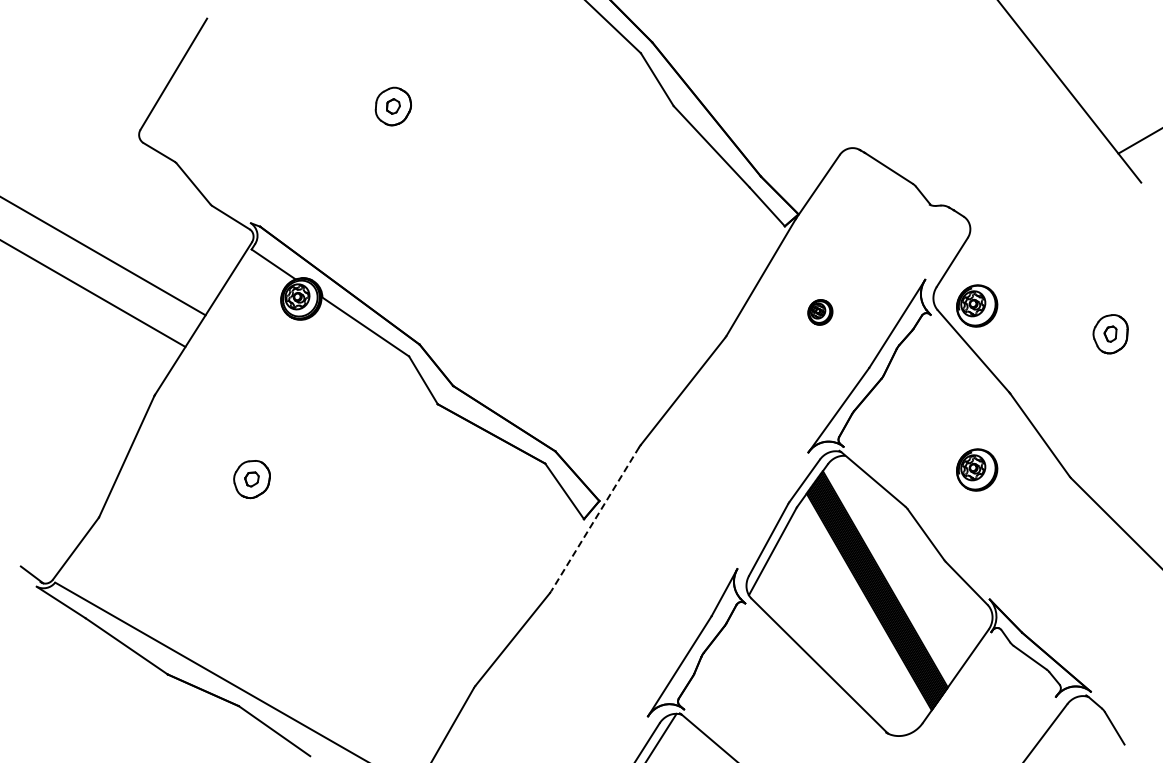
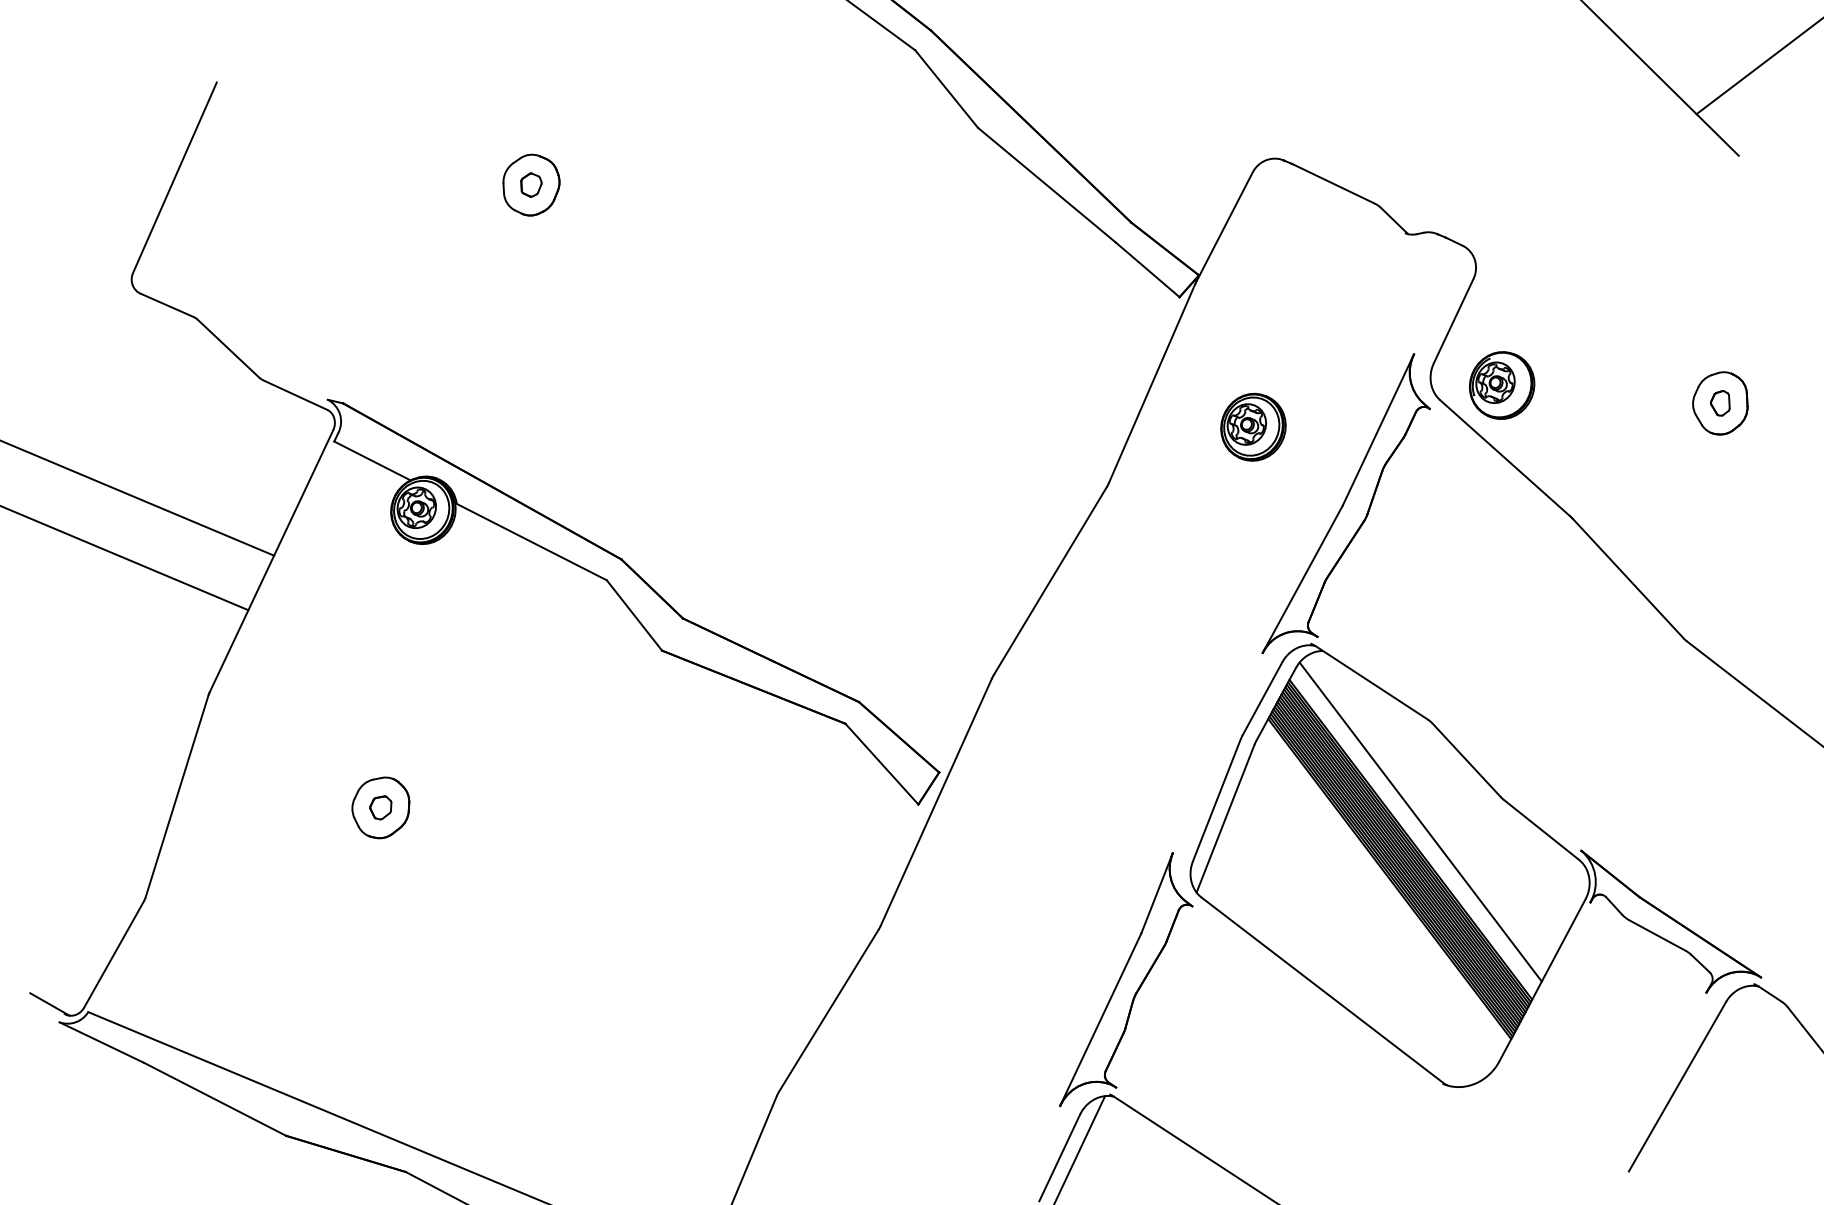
part: (820, 312) -> (1253, 427), size x1.67
part: (977, 469) -> (1535, 646), removed
line: (595, 519) -> (936, 802), dashed -> solid
line: (892, 569) -> (1420, 822), added

